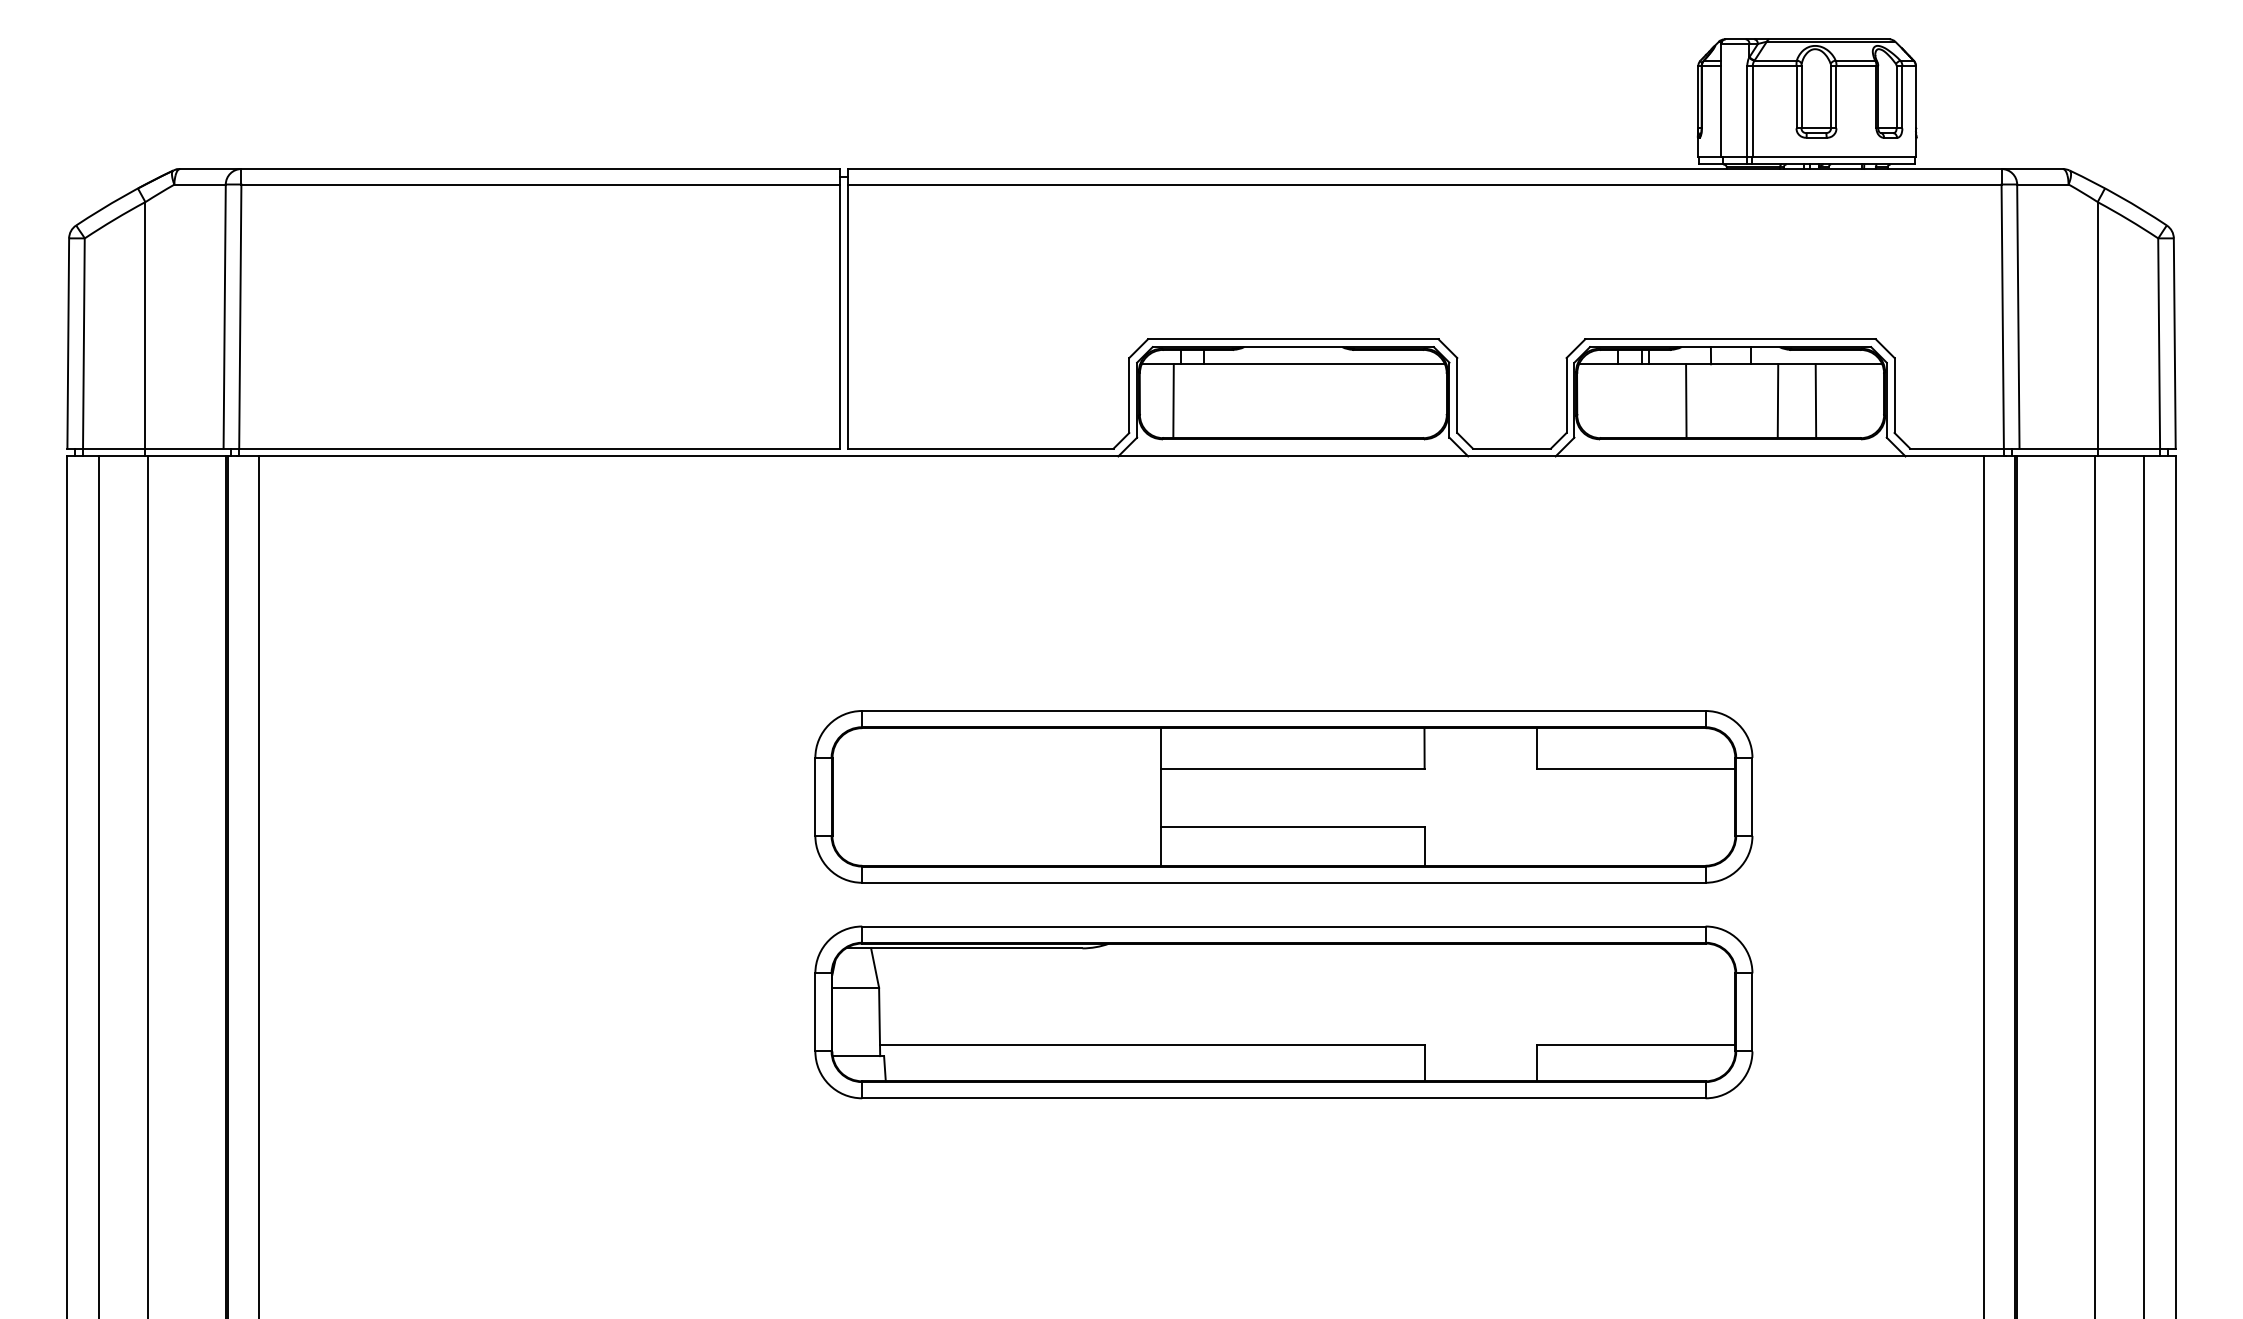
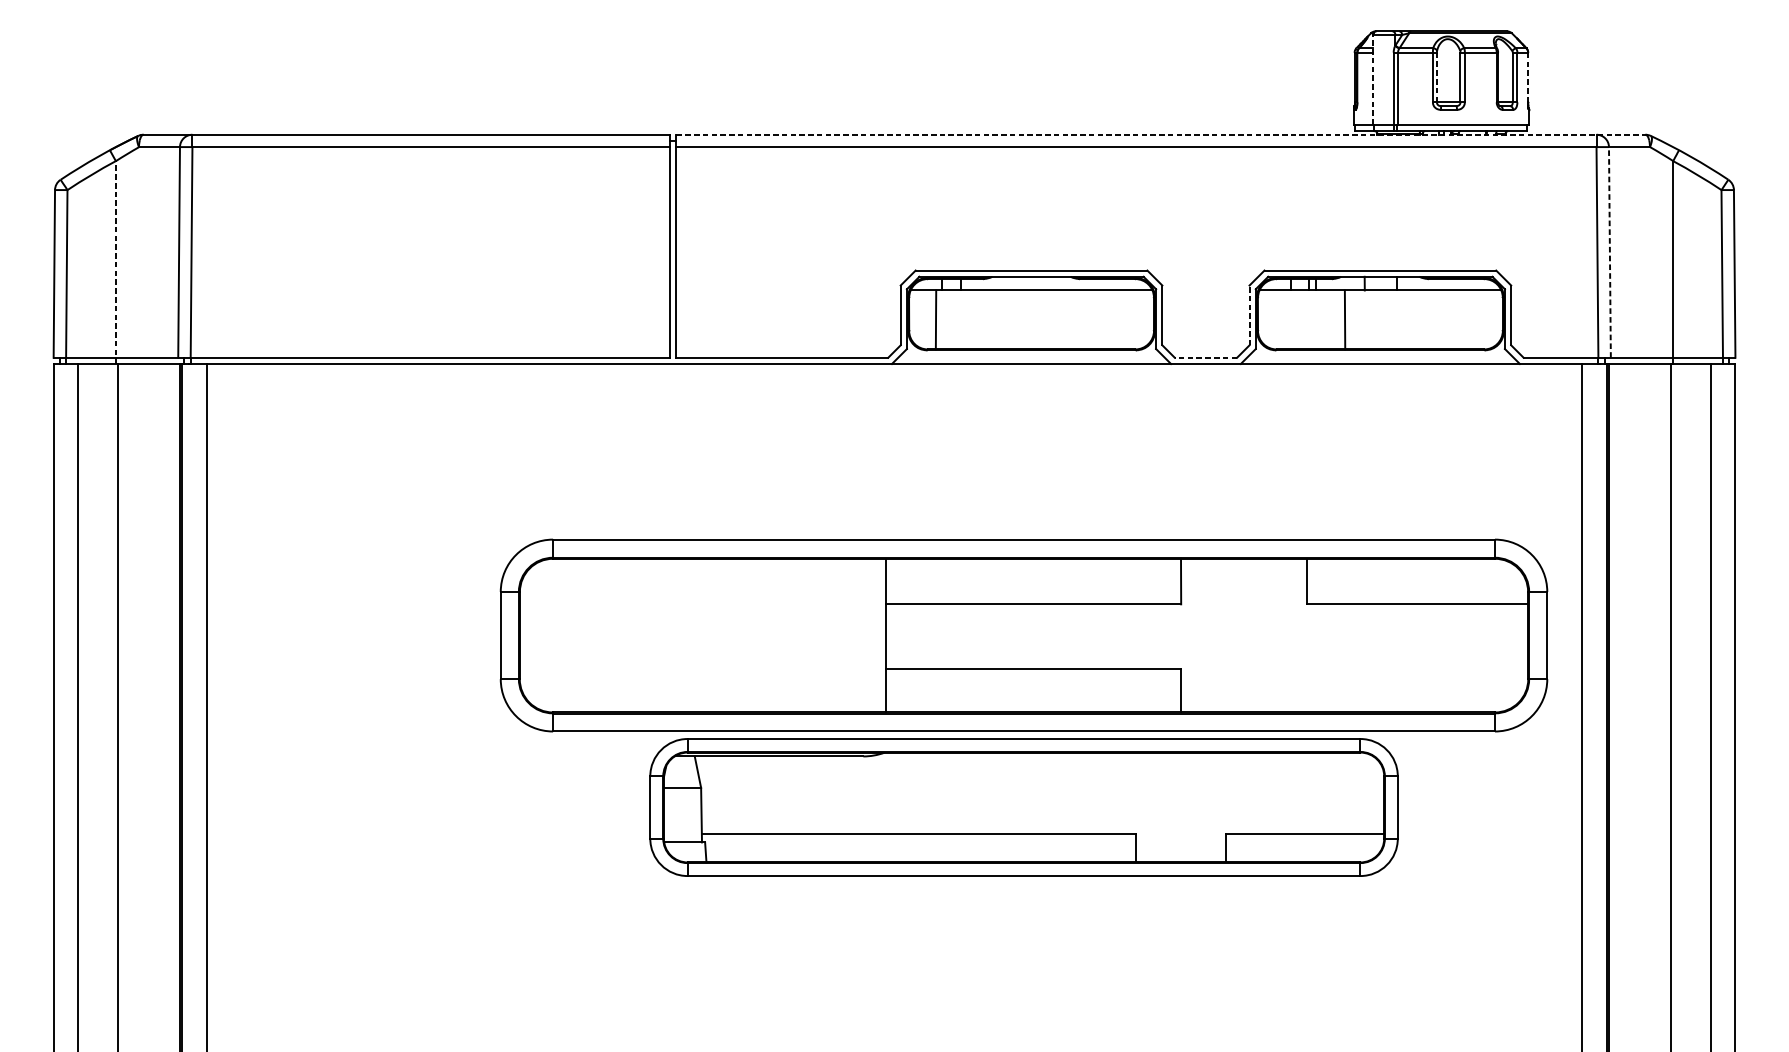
line: (1915, 96) -> (1527, 76), solid -> dashed
line: (1801, 97) -> (1436, 77), solid -> dashed
line: (1721, 99) -> (1373, 79), solid -> dashed
line: (1456, 169) -> (1161, 135), solid -> dashed
line: (2018, 316) -> (1610, 252), solid -> dashed
line: (145, 328) -> (115, 261), solid -> dashed
line: (1566, 395) -> (1249, 315), solid -> dashed
line: (1777, 401) -> (1417, 320), removed
line: (1815, 401) -> (1448, 320), removed
line: (1511, 448) -> (1205, 357), solid -> dashed
part: (1283, 796) -> (1023, 635), size x1.4

